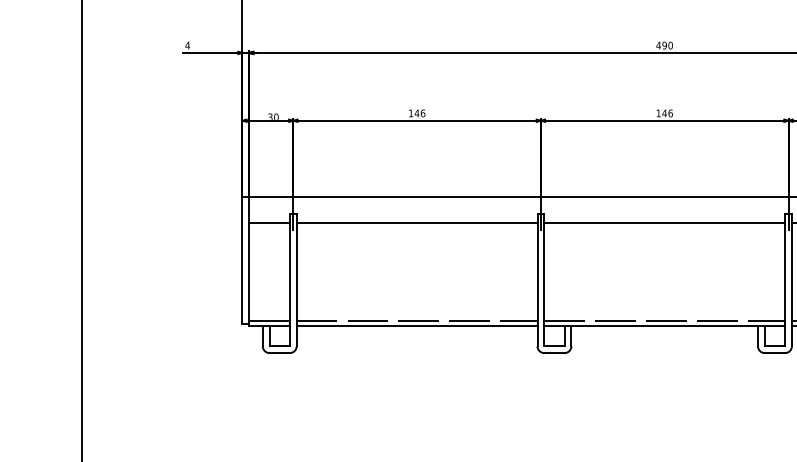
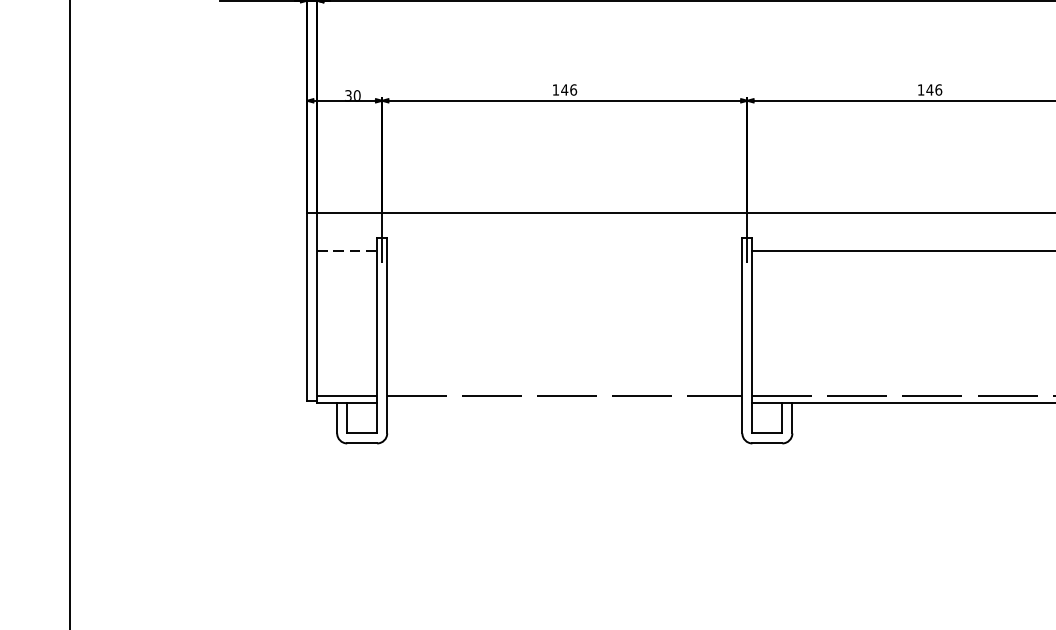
line: (270, 222) -> (348, 250), solid -> dashed
line: (416, 222) -> (563, 250), removed
line: (416, 325) -> (563, 402), removed

